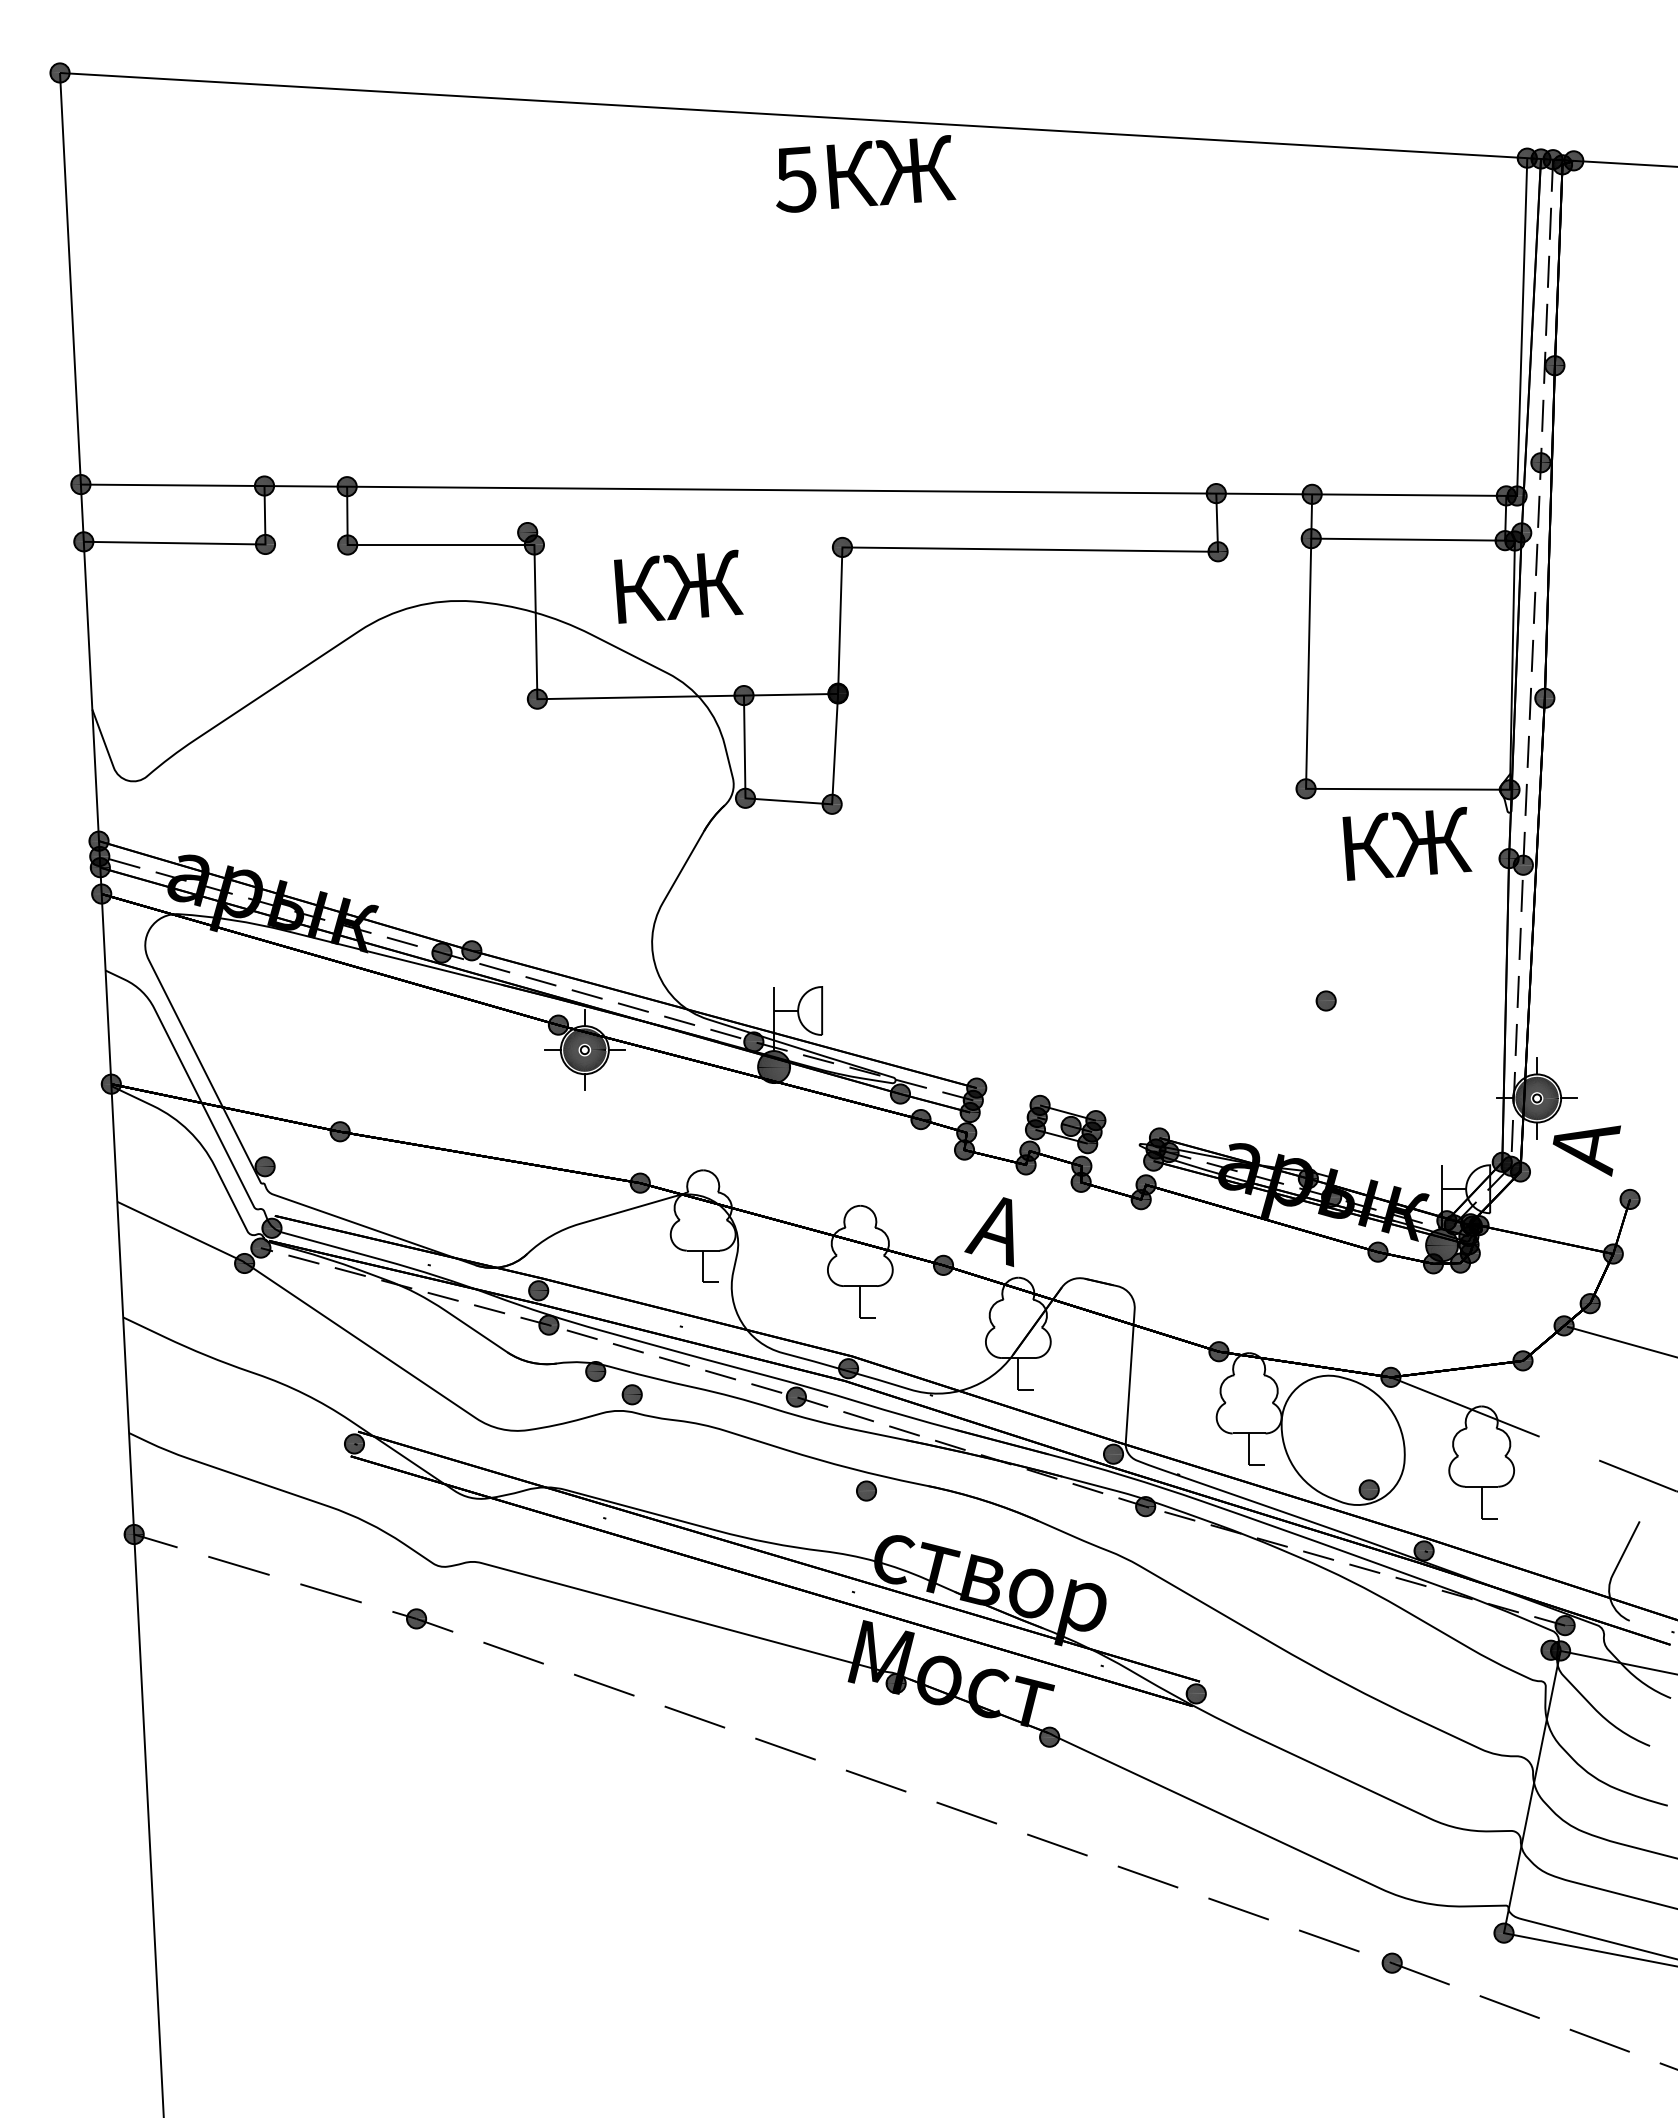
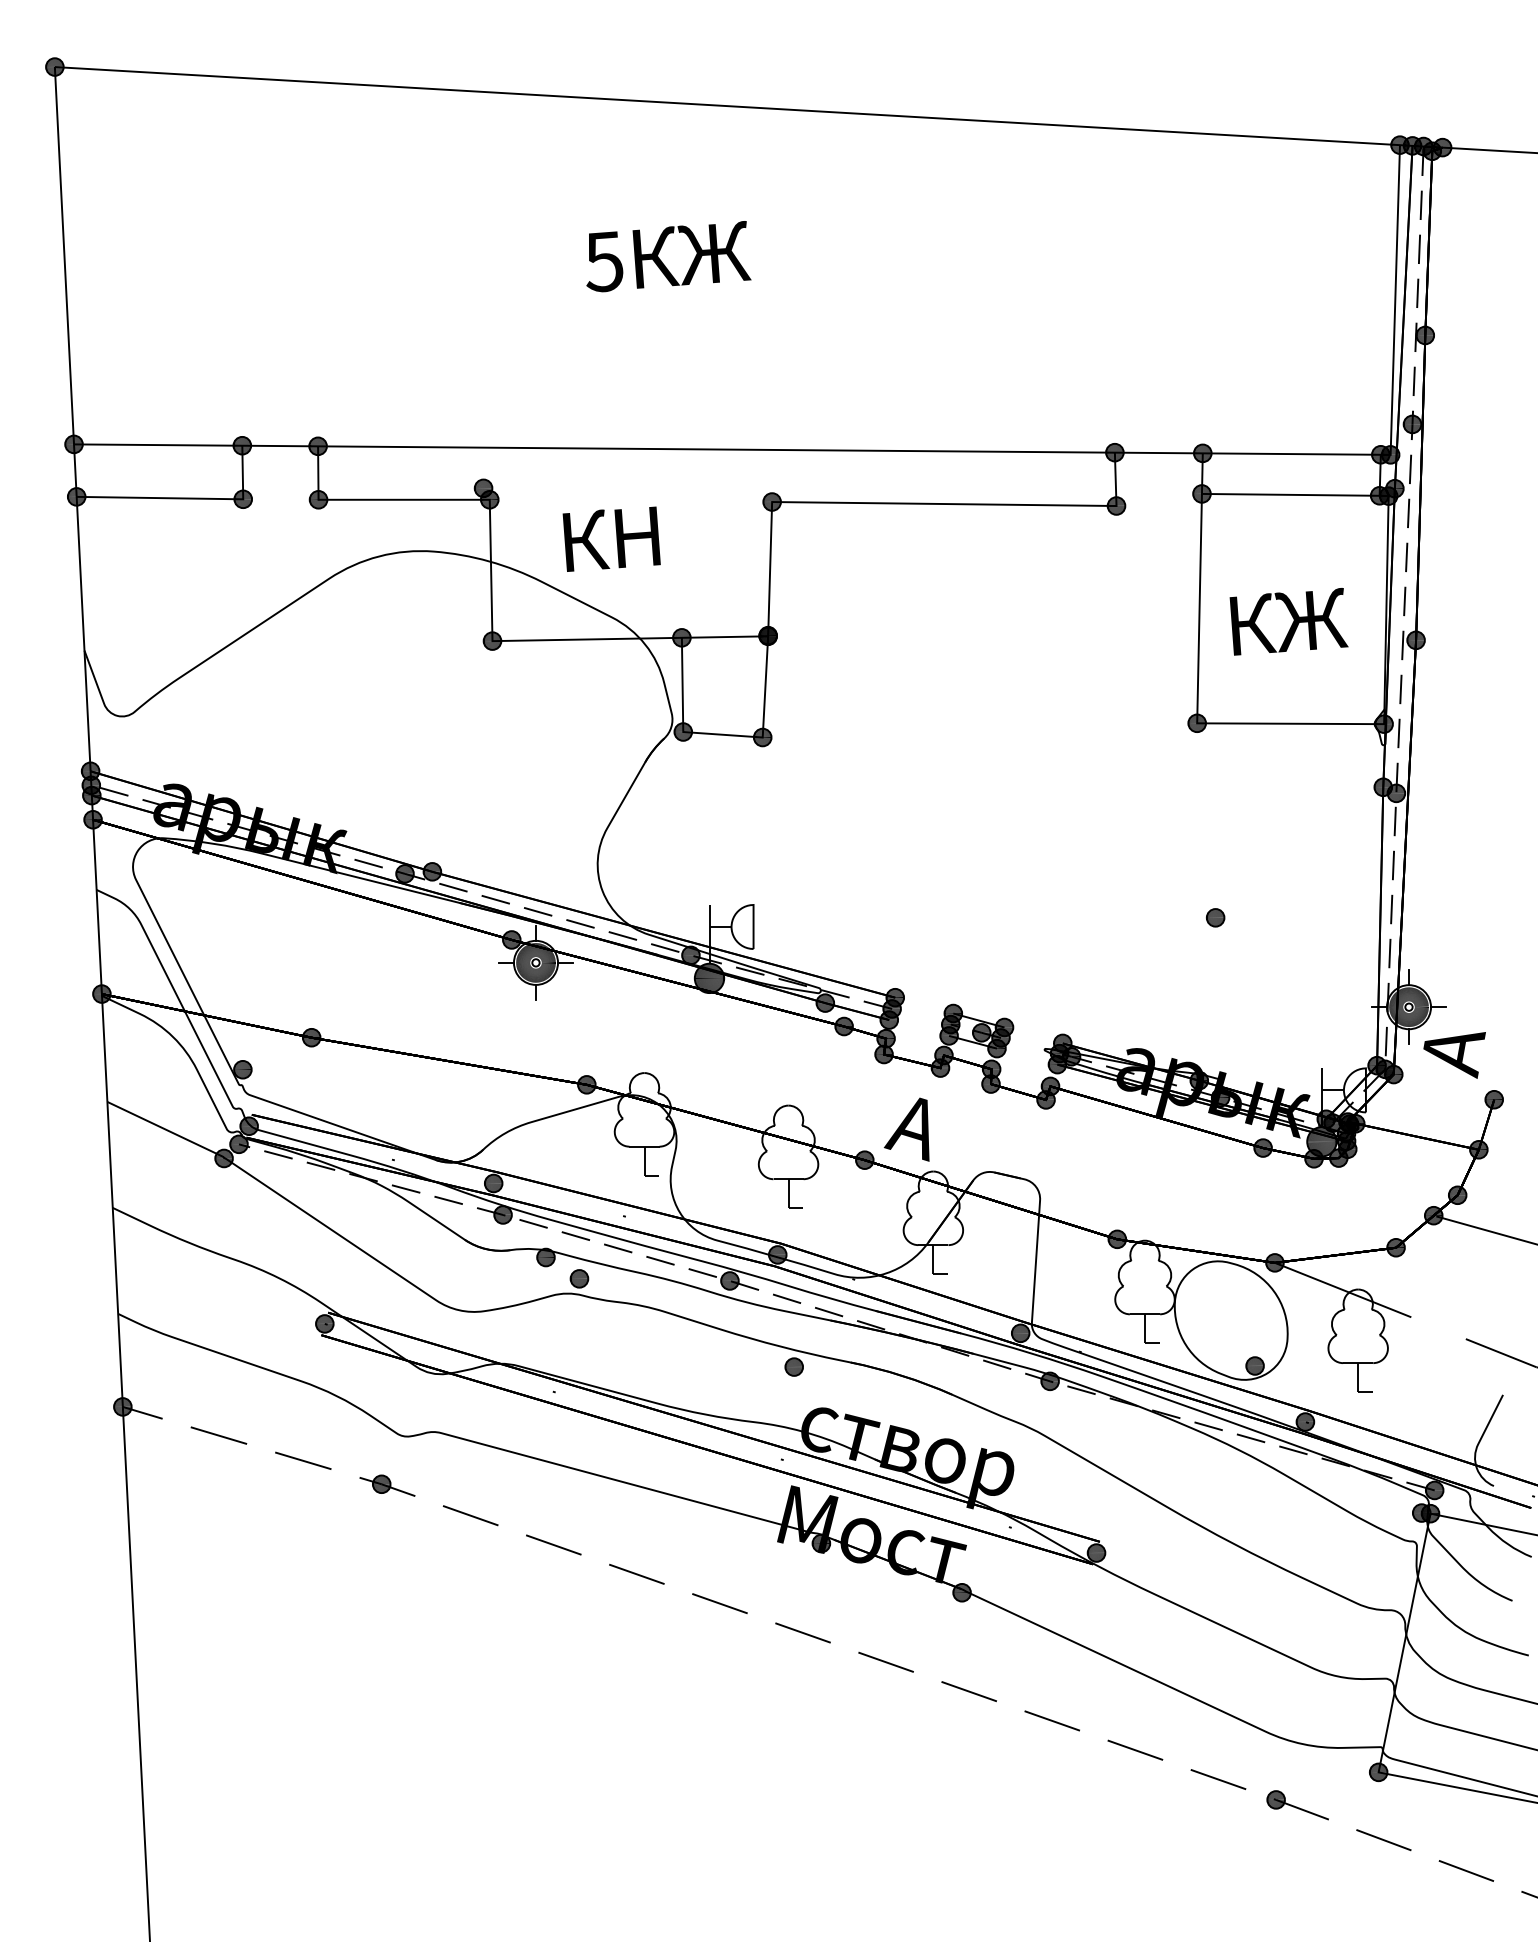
text: (865, 173) -> (668, 256), moved
text: (703, 585) -> (644, 536), КЖ -> КН
text: (1406, 843) -> (1288, 621), moved

